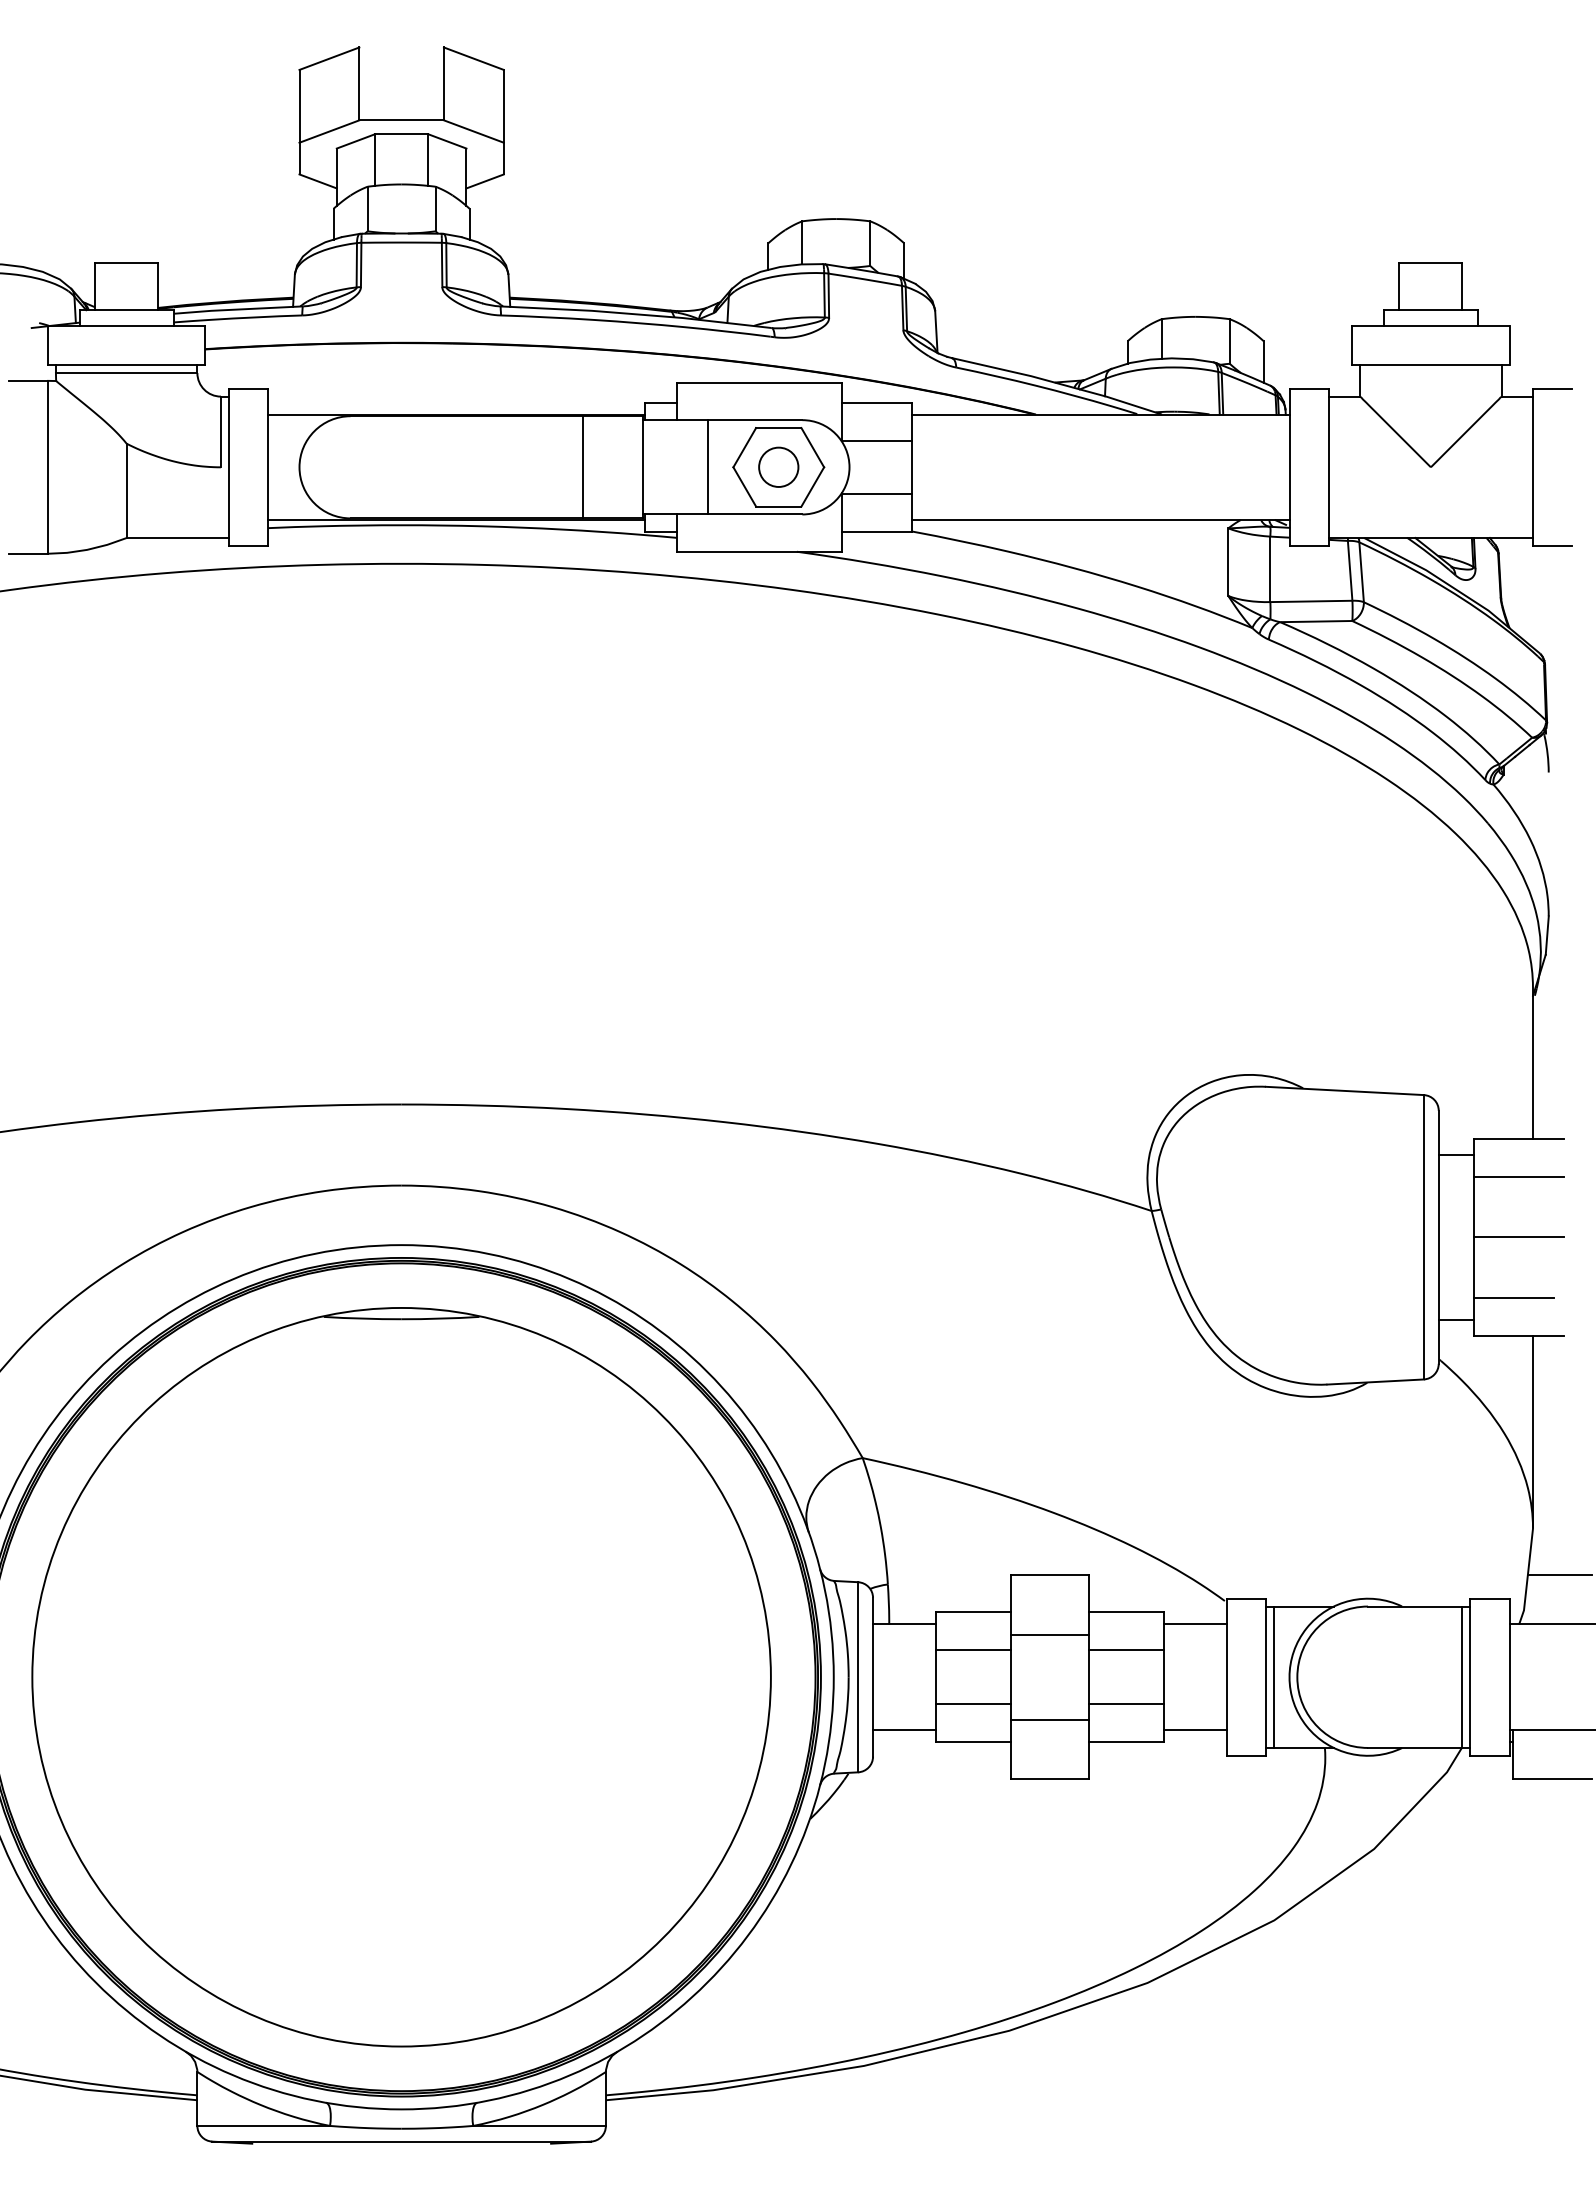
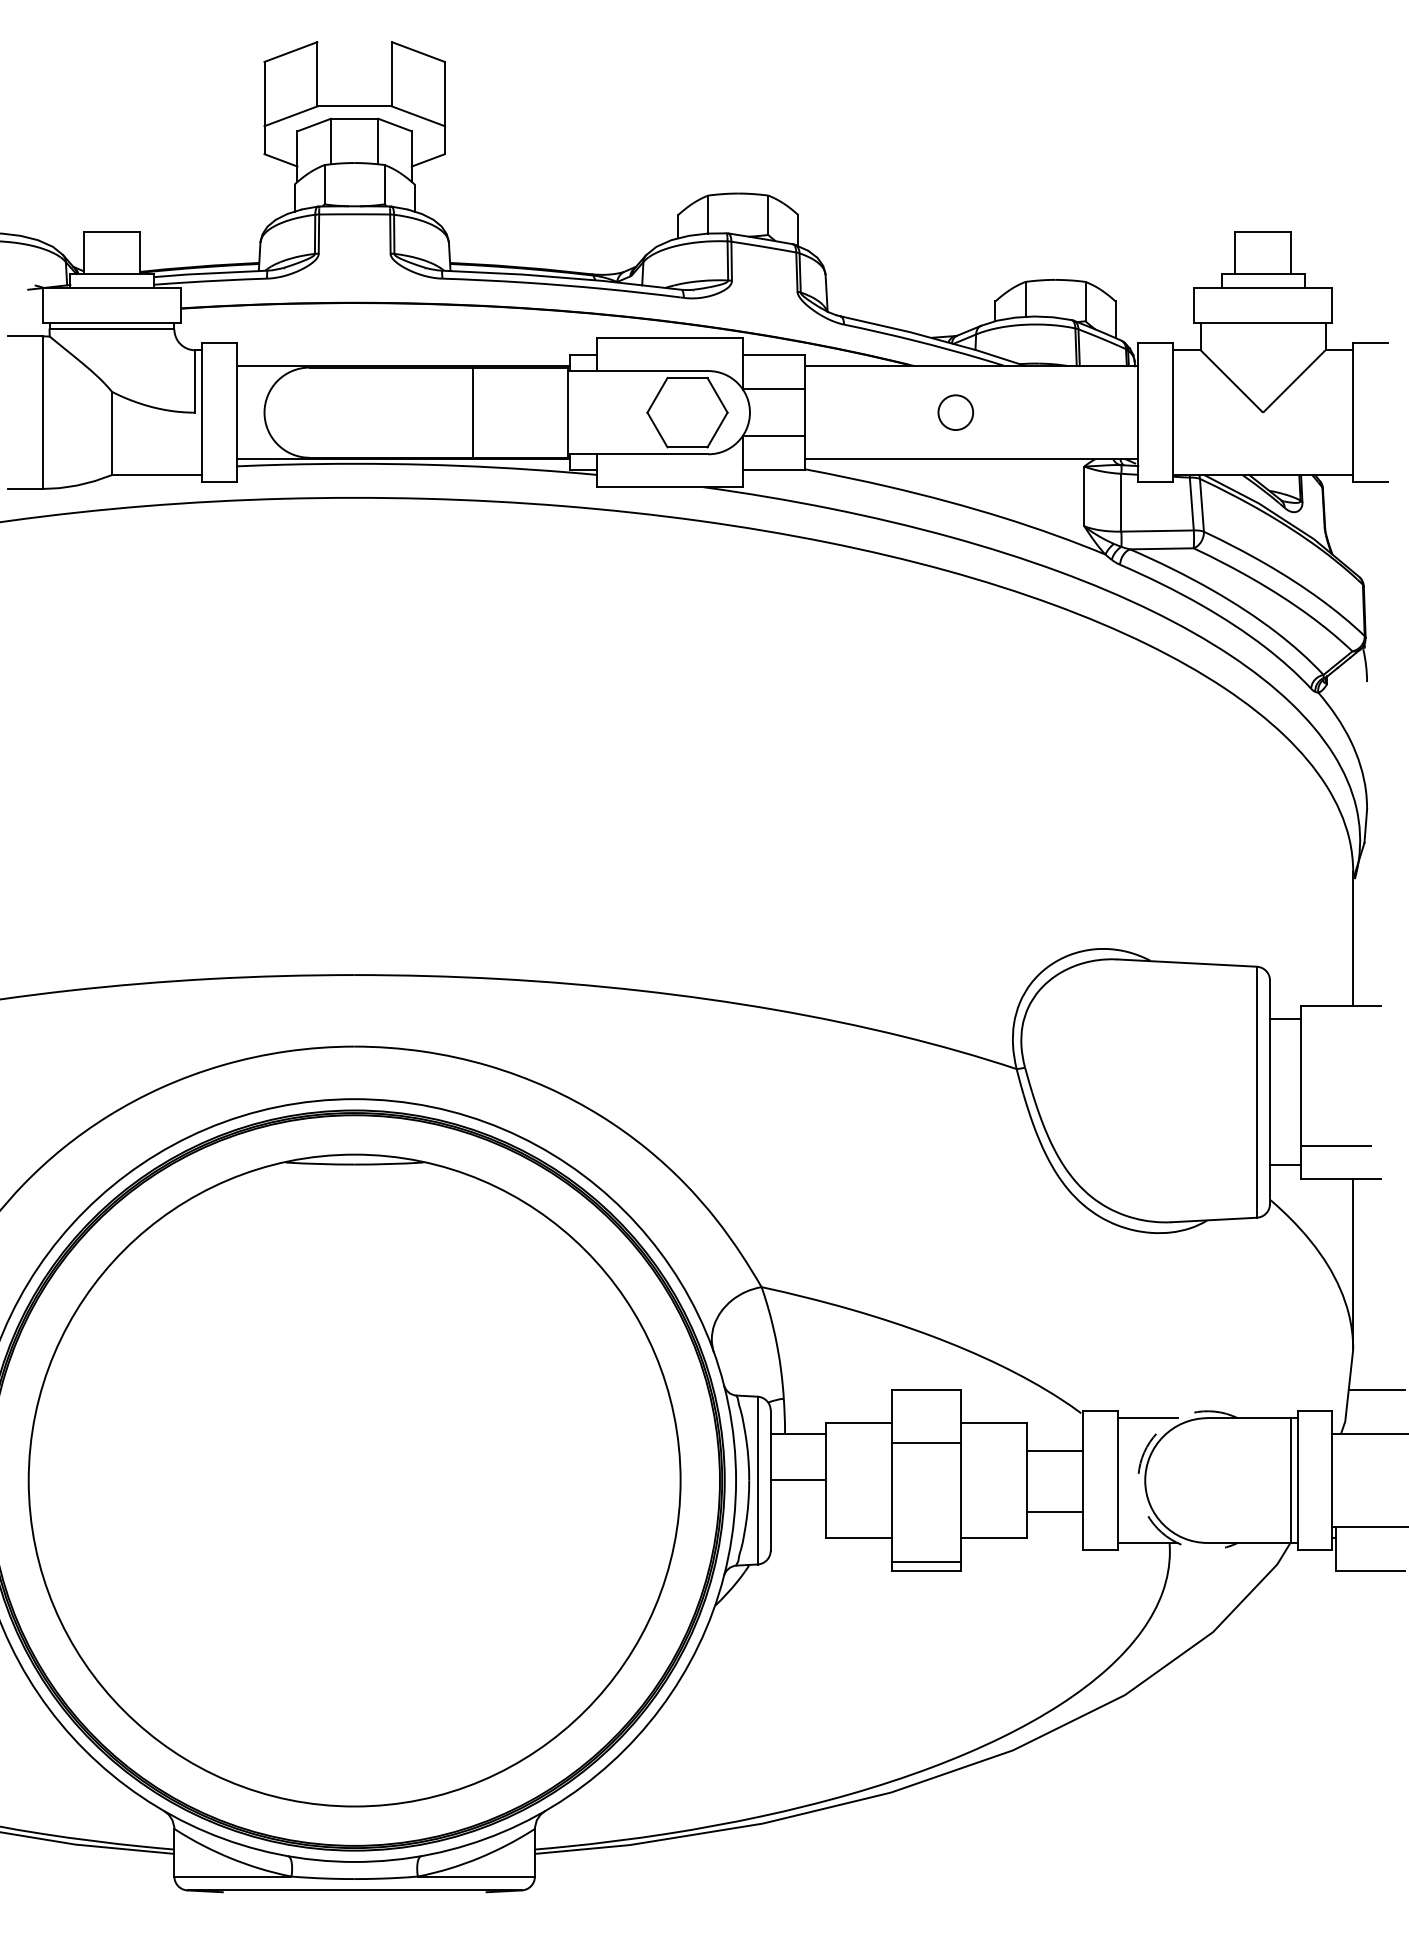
circle: (778, 466) -> (955, 411), moved
line: (583, 467) -> (472, 412), moved
line: (708, 467) -> (625, 412), removed
line: (1519, 1176) -> (1341, 1038), removed
line: (1519, 1237) -> (1341, 1092), removed
line: (1194, 1624) -> (1054, 1511), moved
line: (972, 1650) -> (858, 1456), removed
line: (1126, 1650) -> (994, 1456), removed
line: (1273, 1677) -> (1124, 1480), removed
arc: (1289, 1677) -> (1138, 1480), solid -> dashed
line: (972, 1704) -> (858, 1504), removed
line: (1126, 1704) -> (994, 1504), removed
line: (1049, 1719) -> (926, 1561), moved
line: (904, 1730) -> (798, 1480), moved
line: (1194, 1730) -> (1054, 1451), moved

